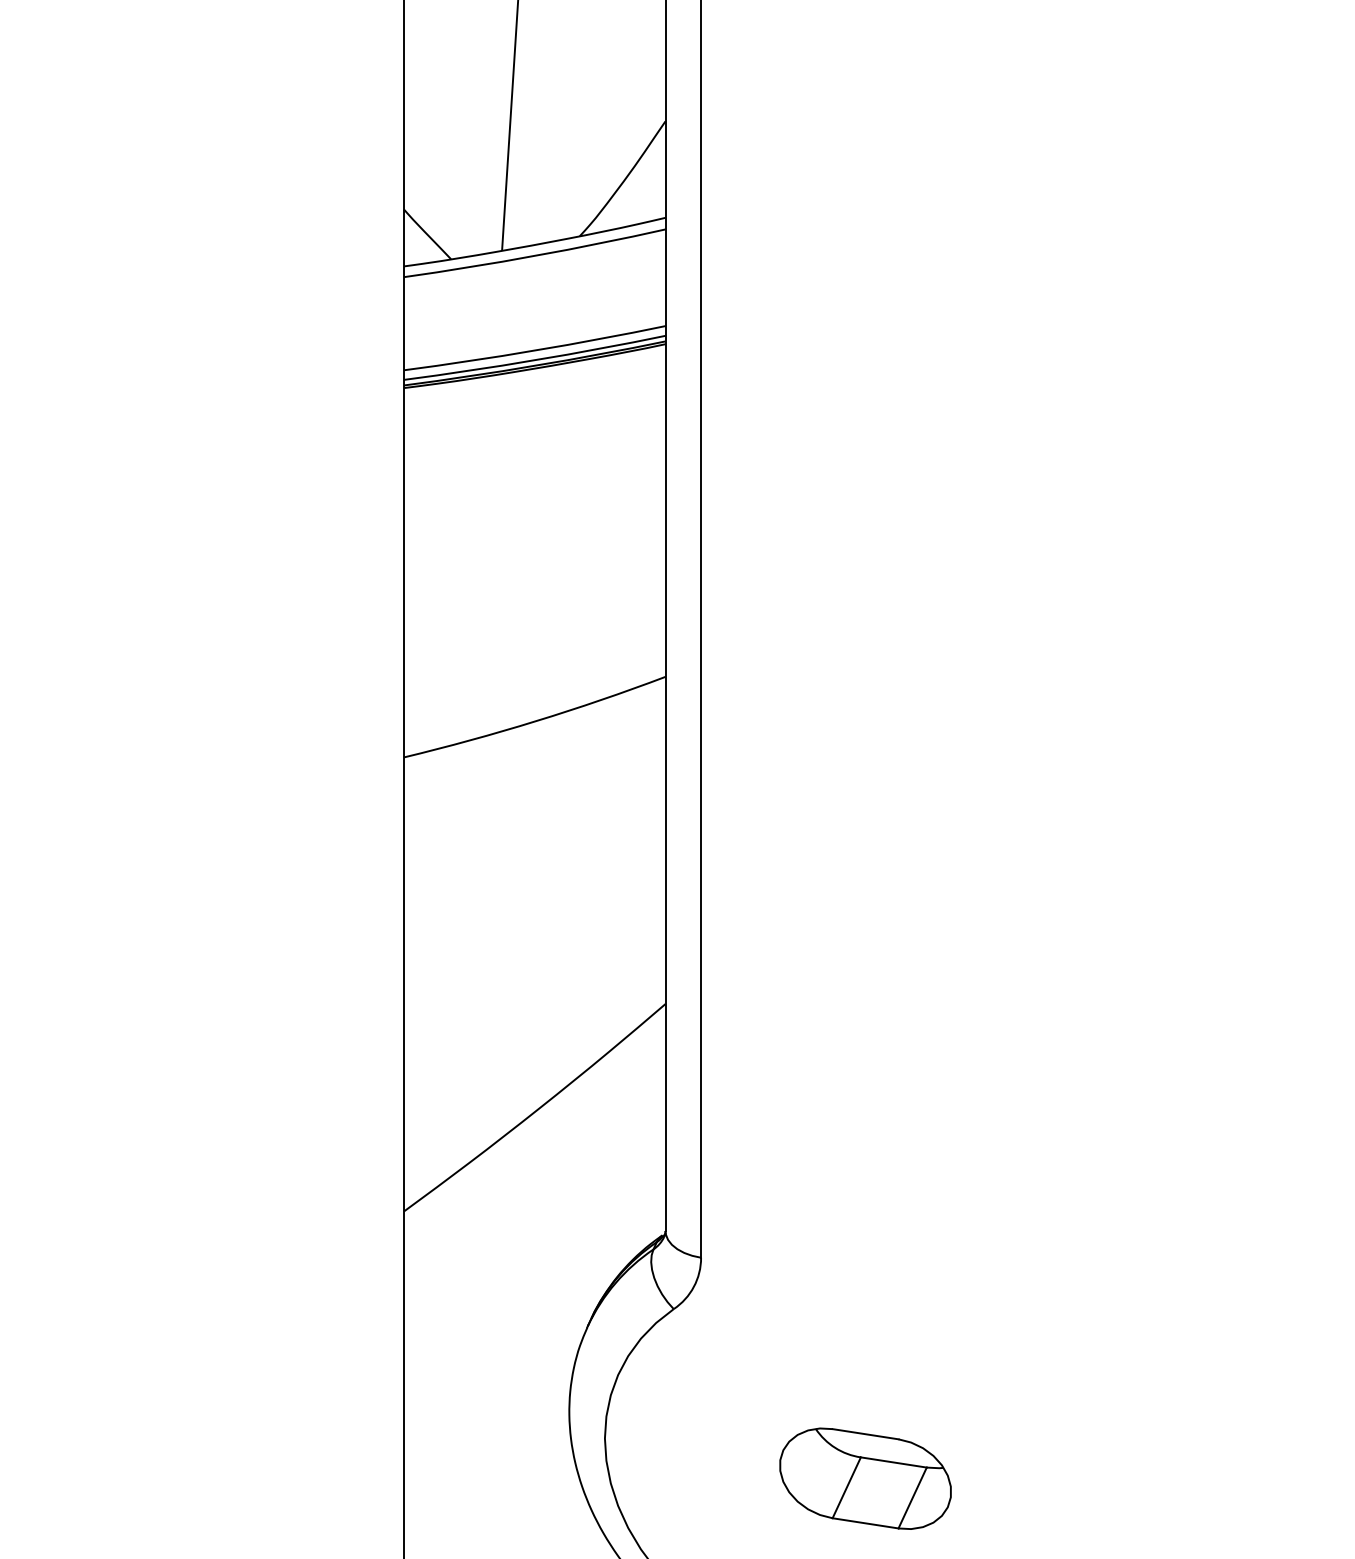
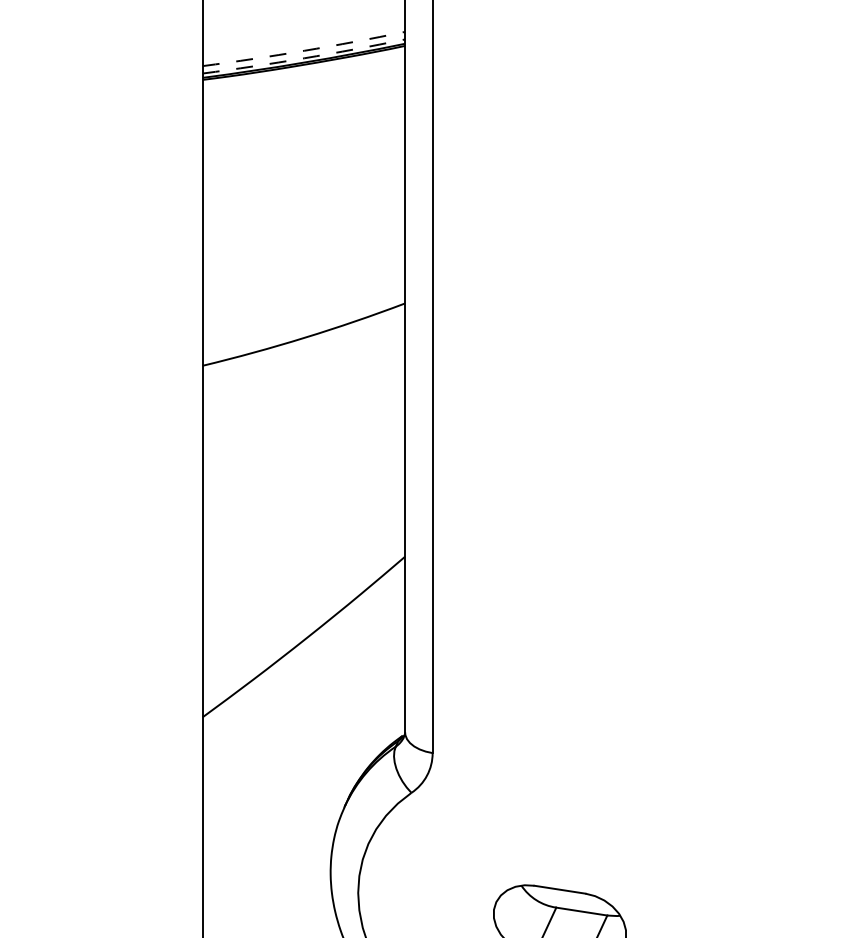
arc: (535, 350) -> (304, 50), solid -> dashed
arc: (535, 360) -> (304, 58), solid -> dashed

